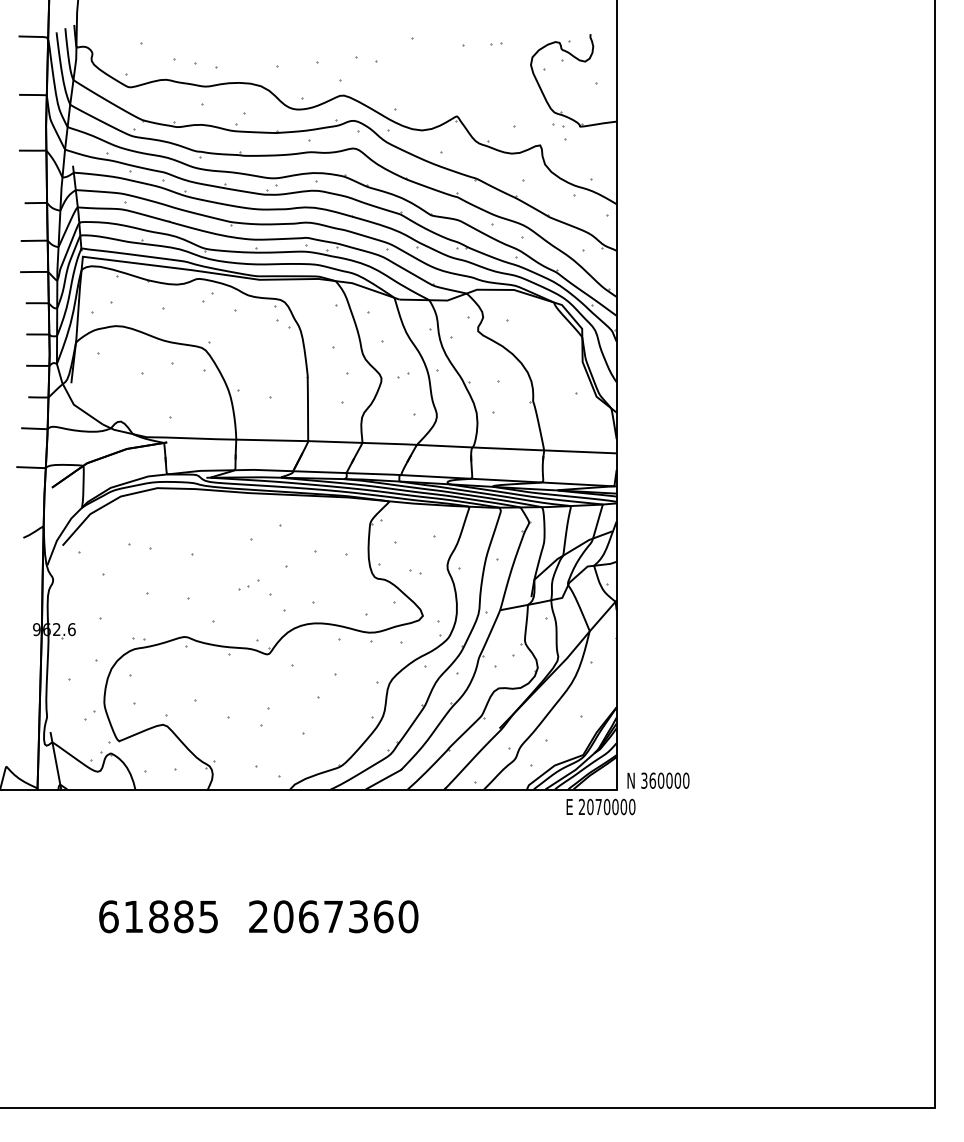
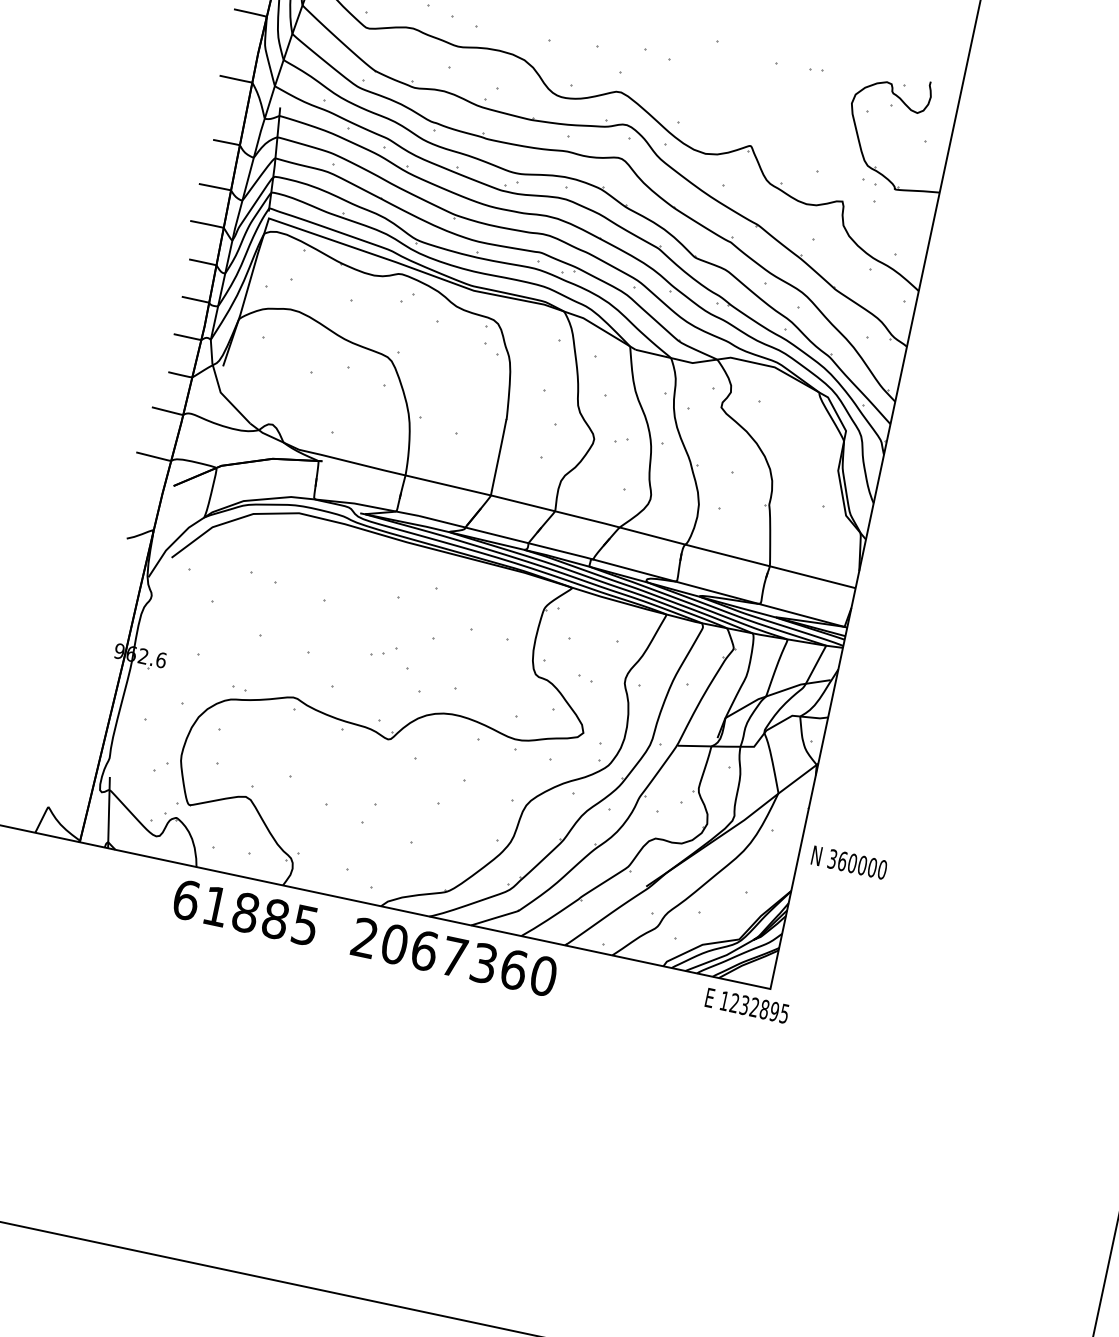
text: (658, 780) -> (849, 862), moved
text: (606, 806) -> (754, 1006), 2070000 -> 1232895
text: (258, 916) -> (364, 937), moved

